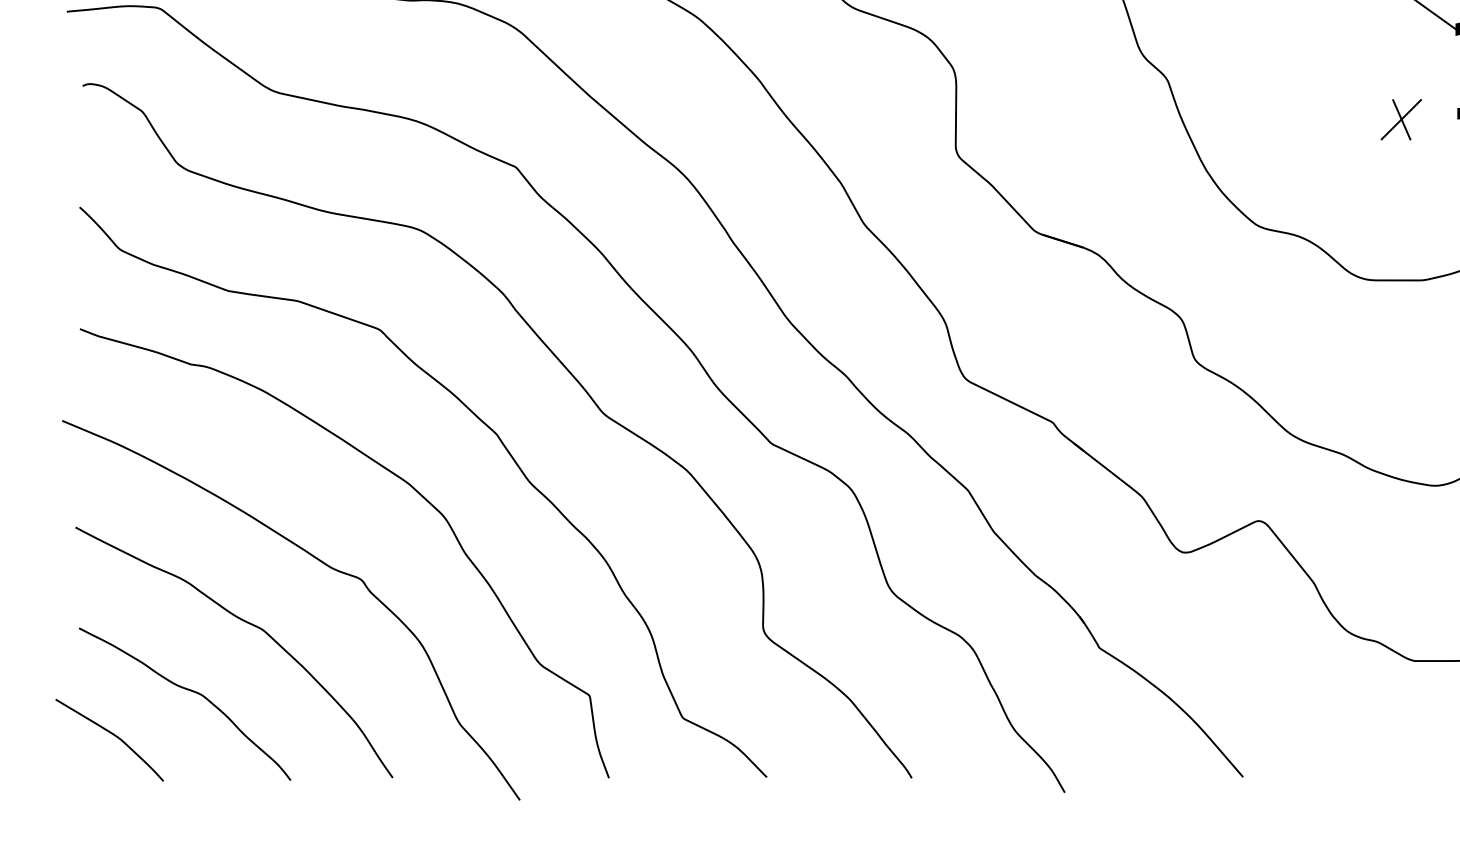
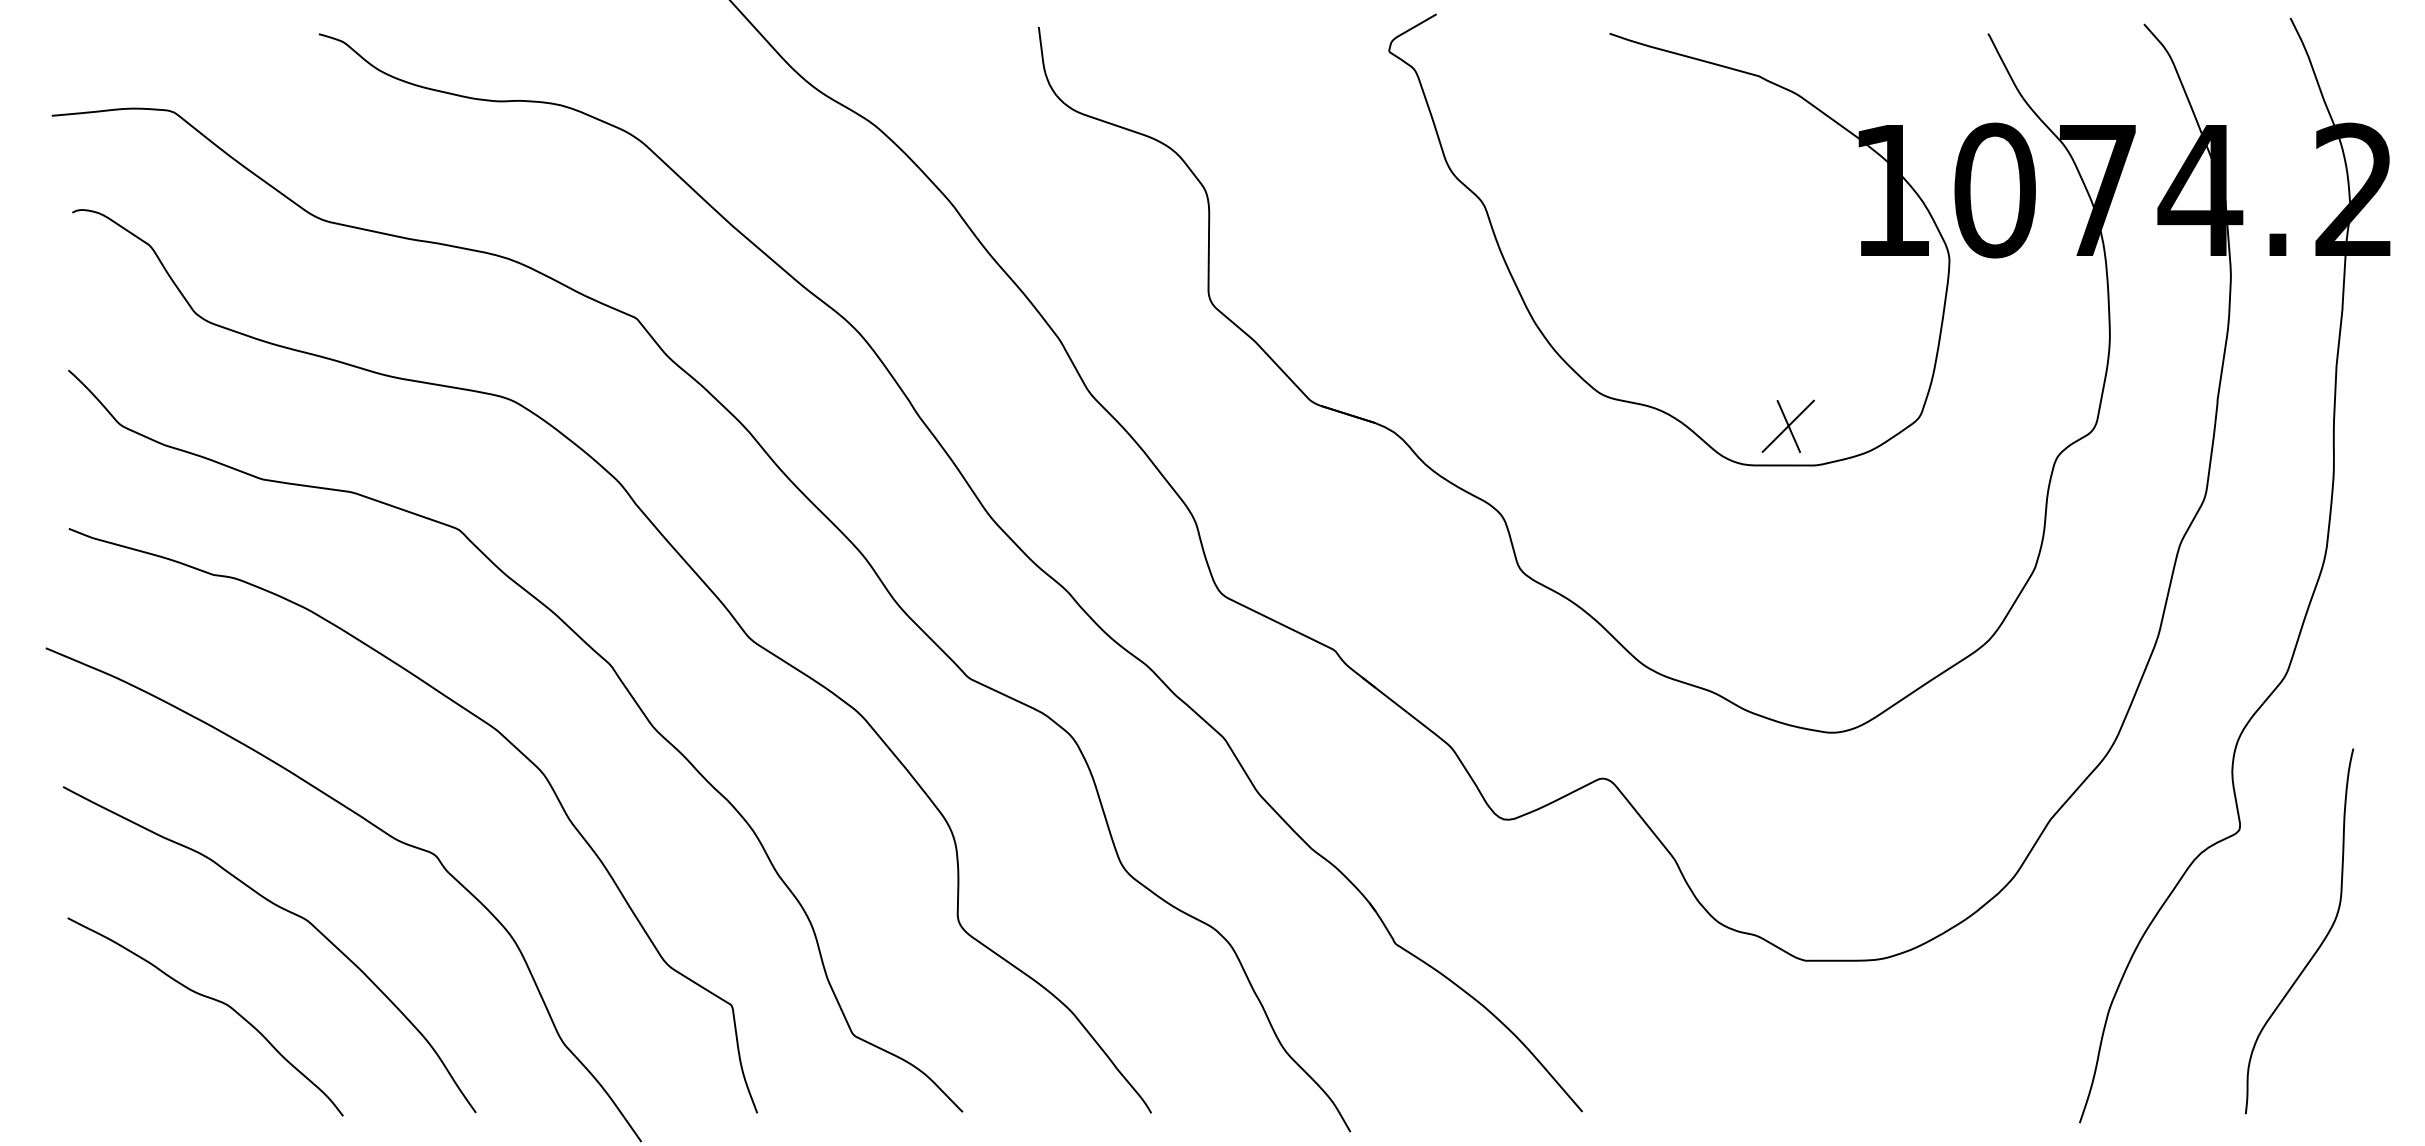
part: (1400, 119) -> (1787, 425), moved
curve: (111, 734) -> (110, 1056), removed

